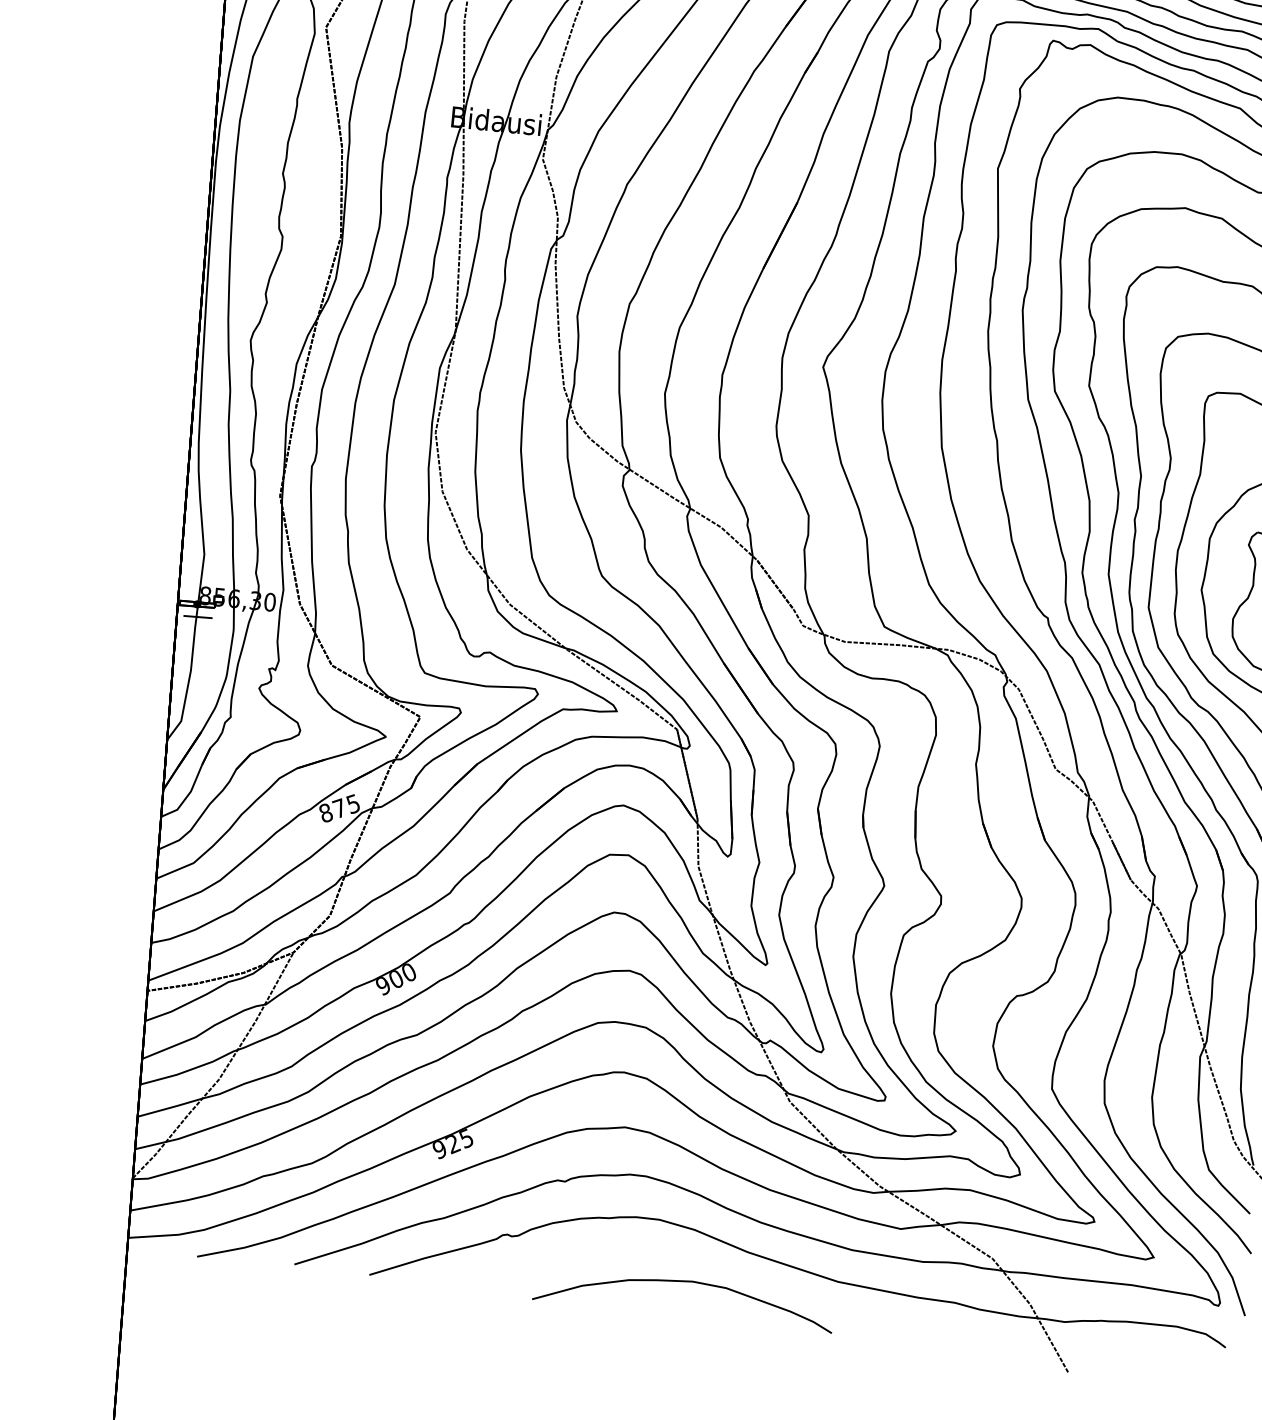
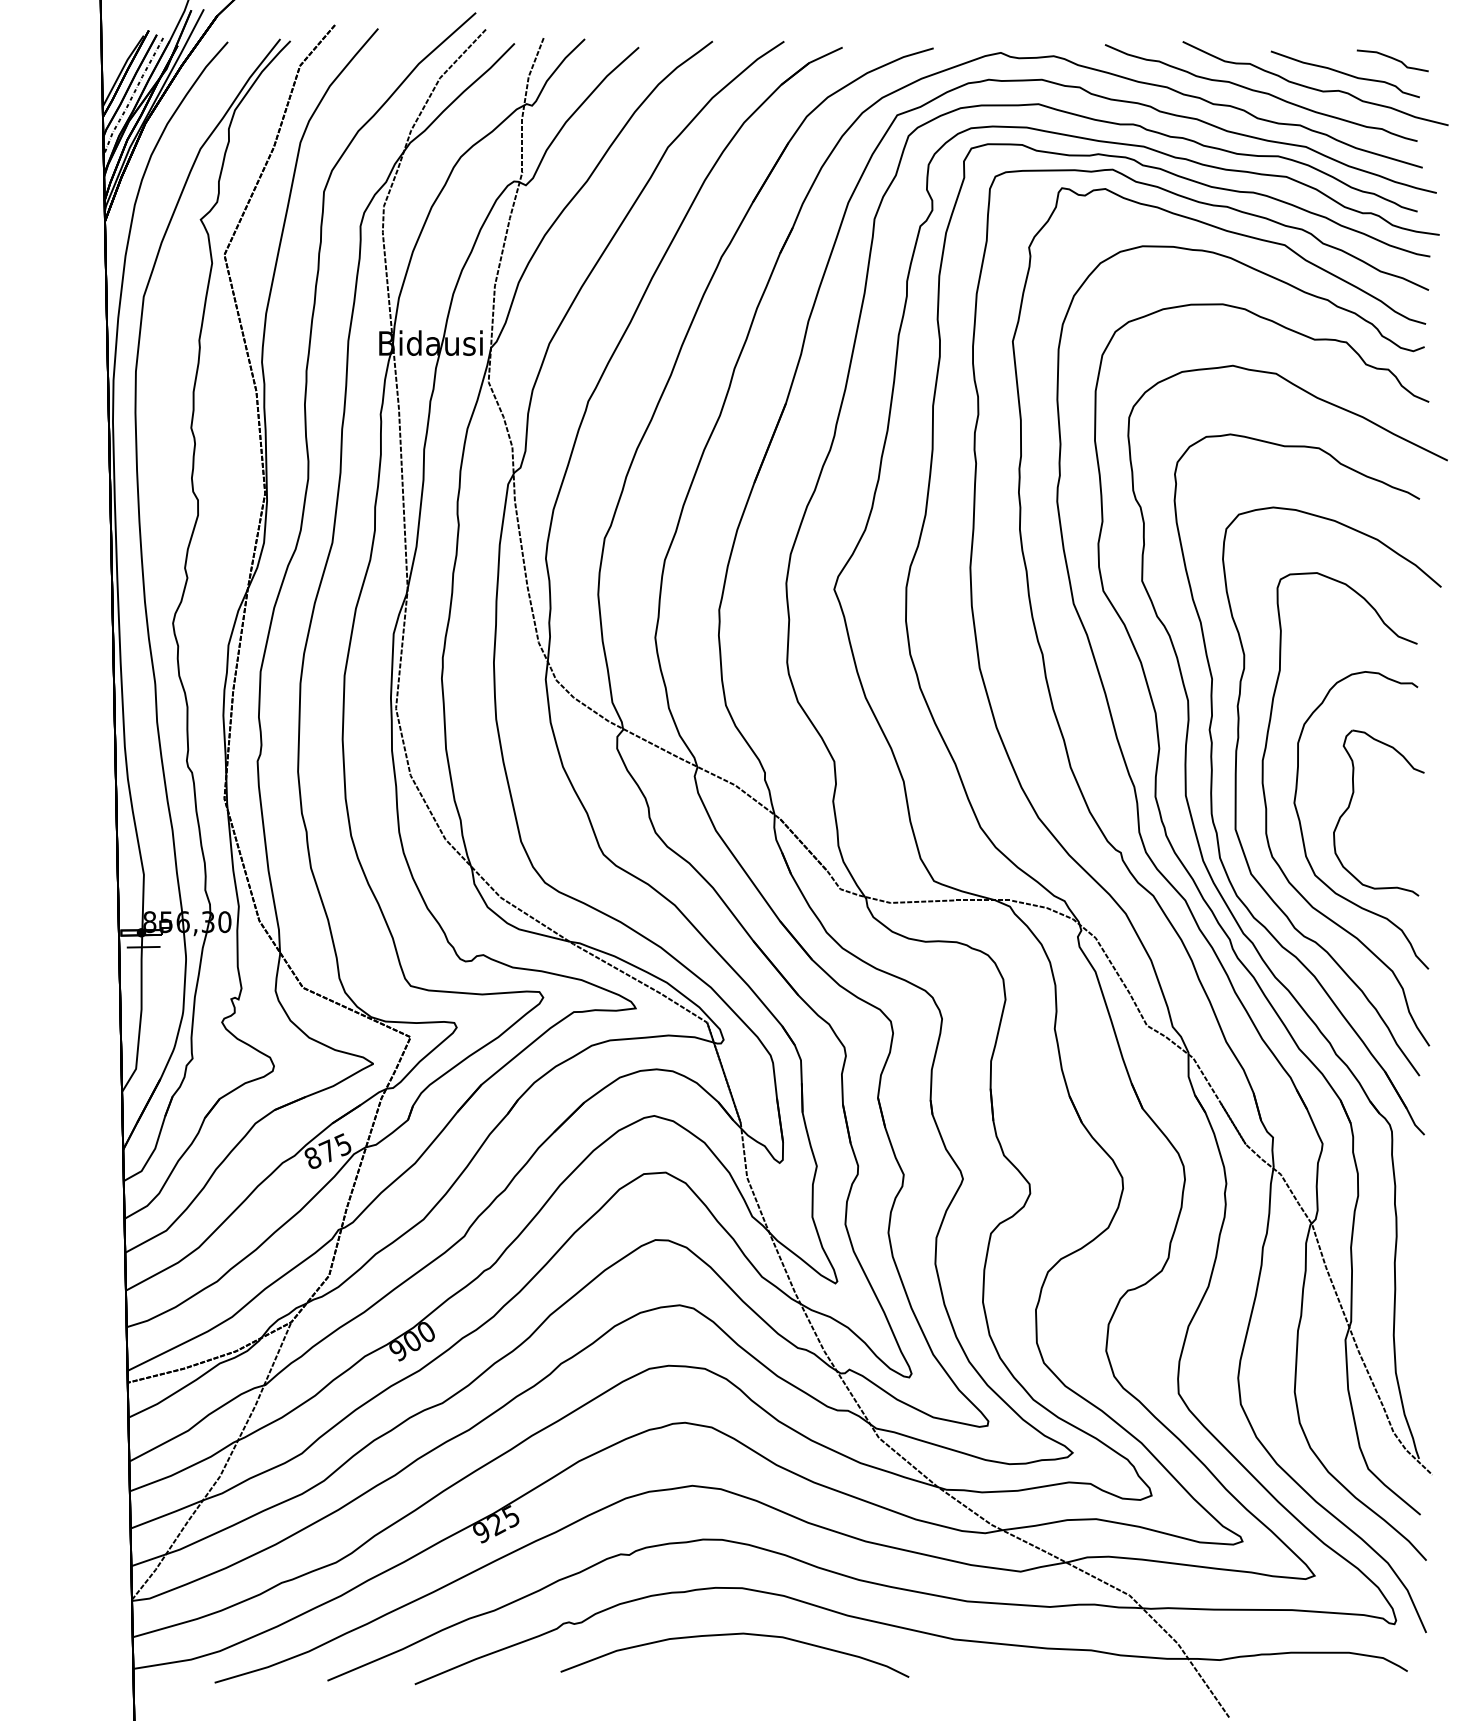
curve: (683, 1282) -> (732, 1635), moved

